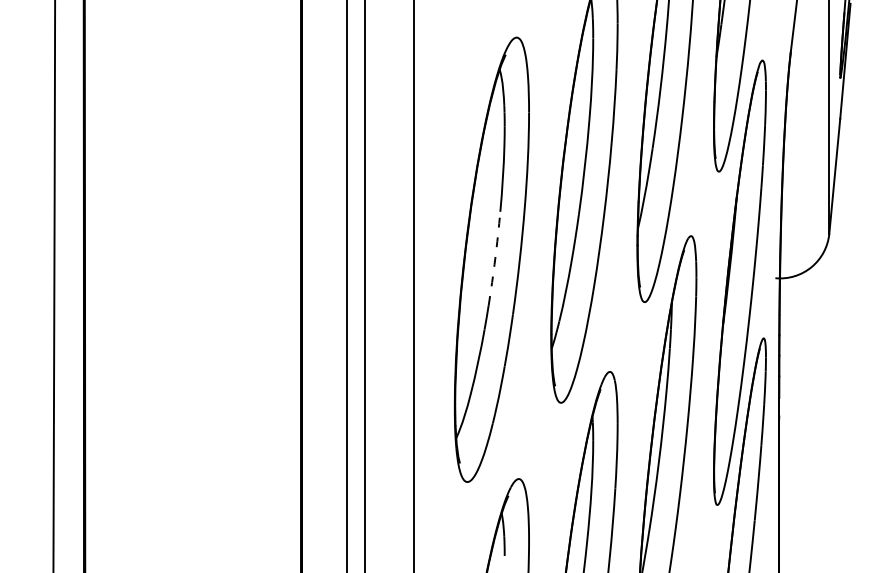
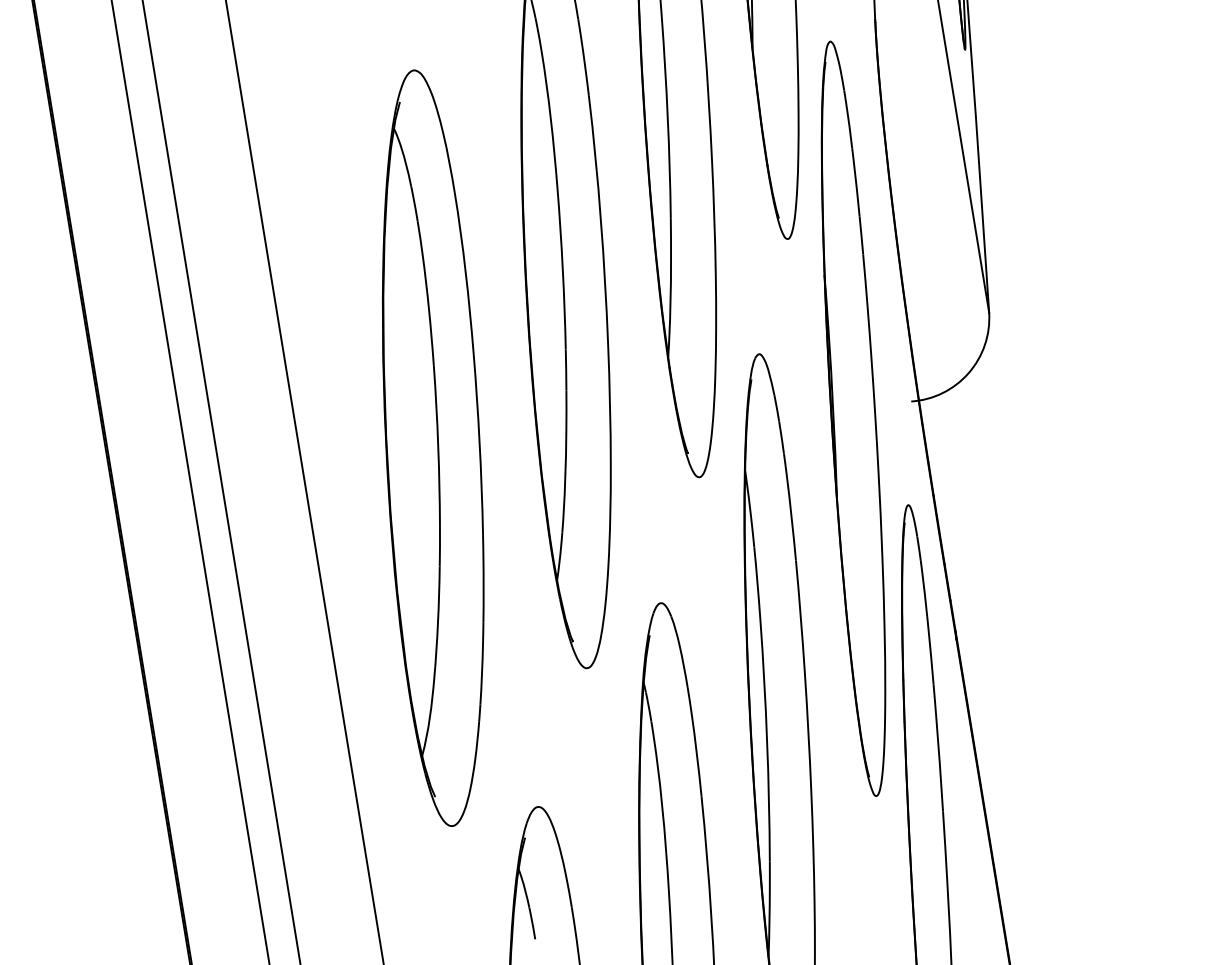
arc: (495, 258) -> (438, 445), dashed -> solid

